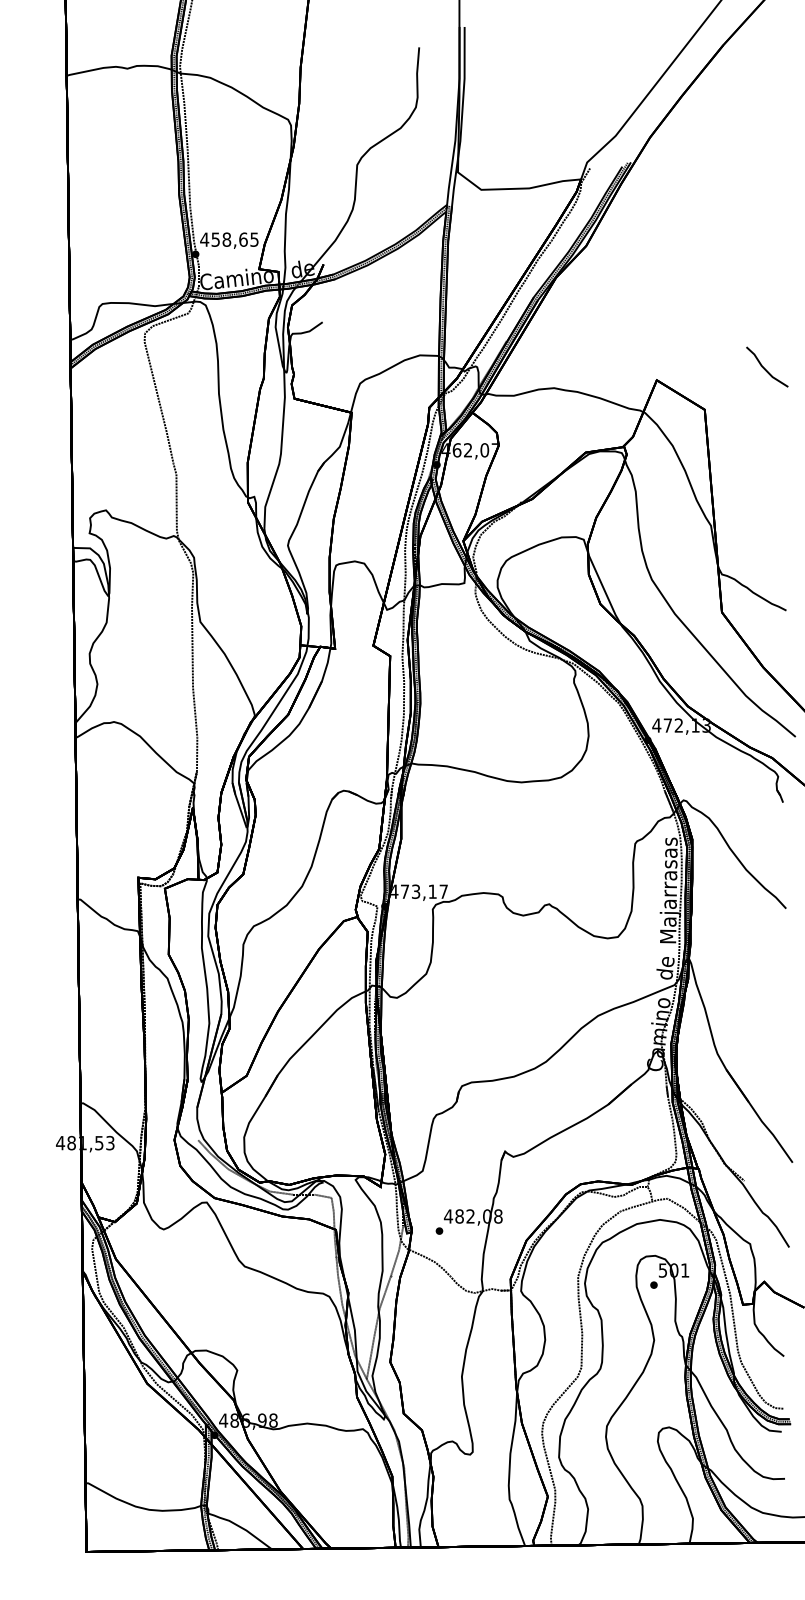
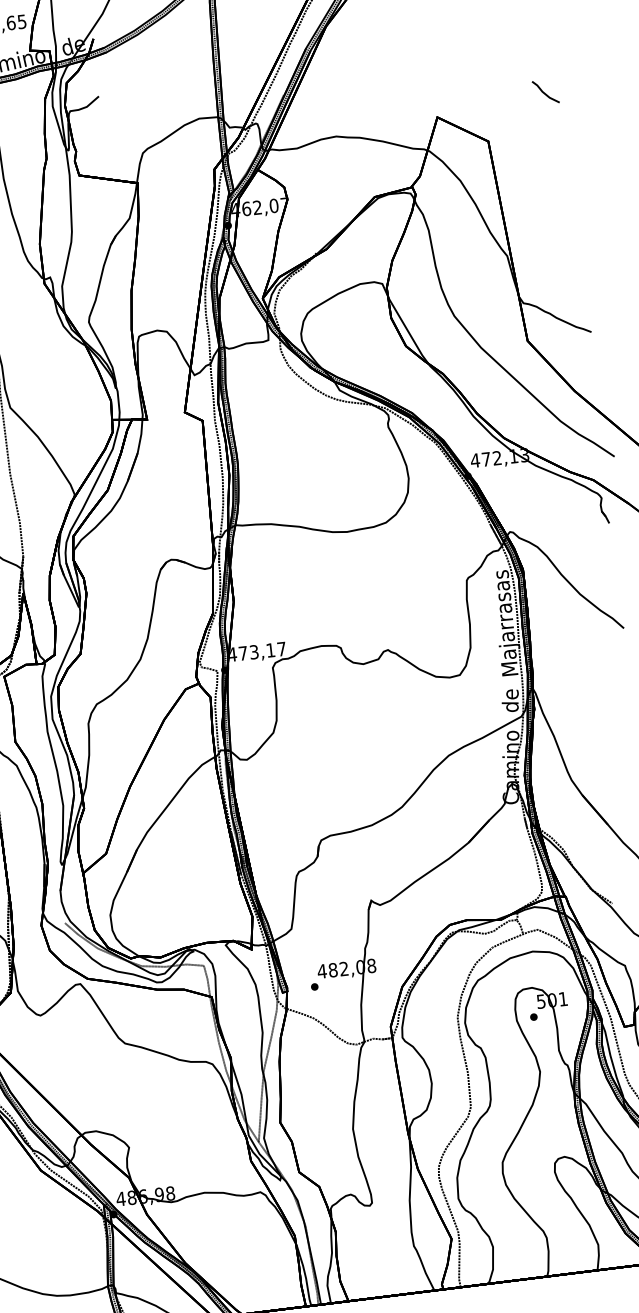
part: (767, 366) -> (545, 91), size x0.6

